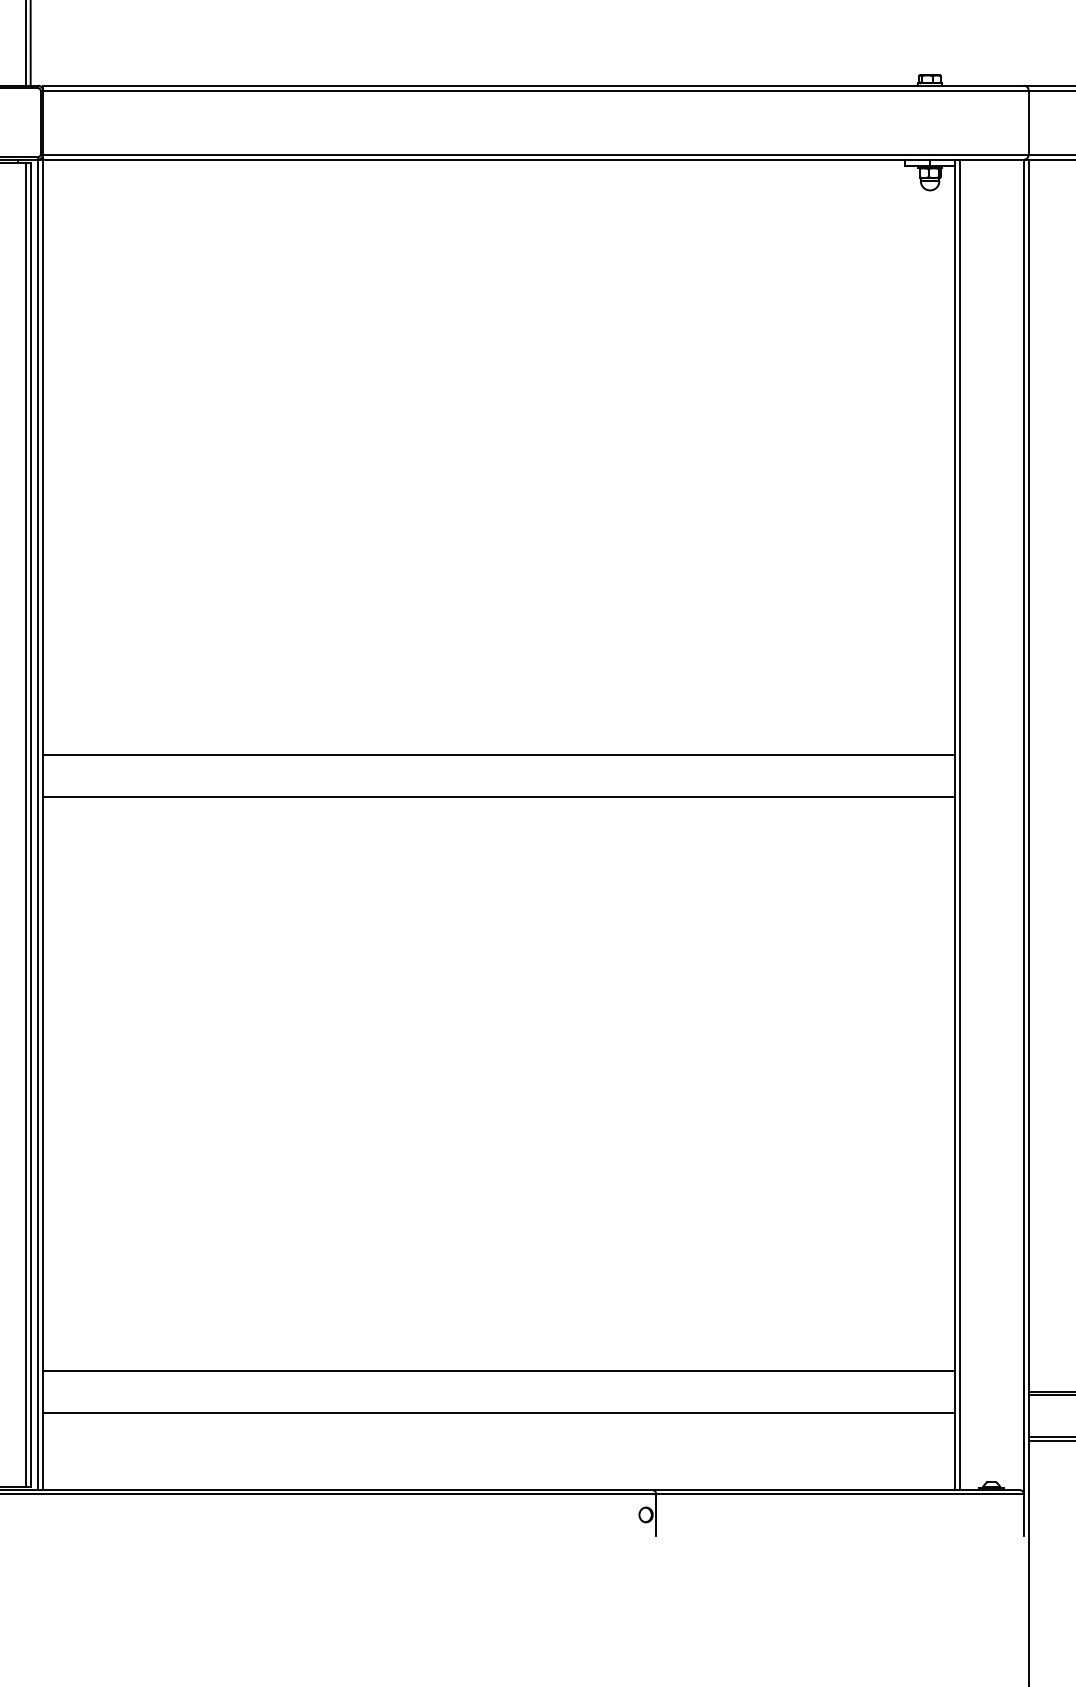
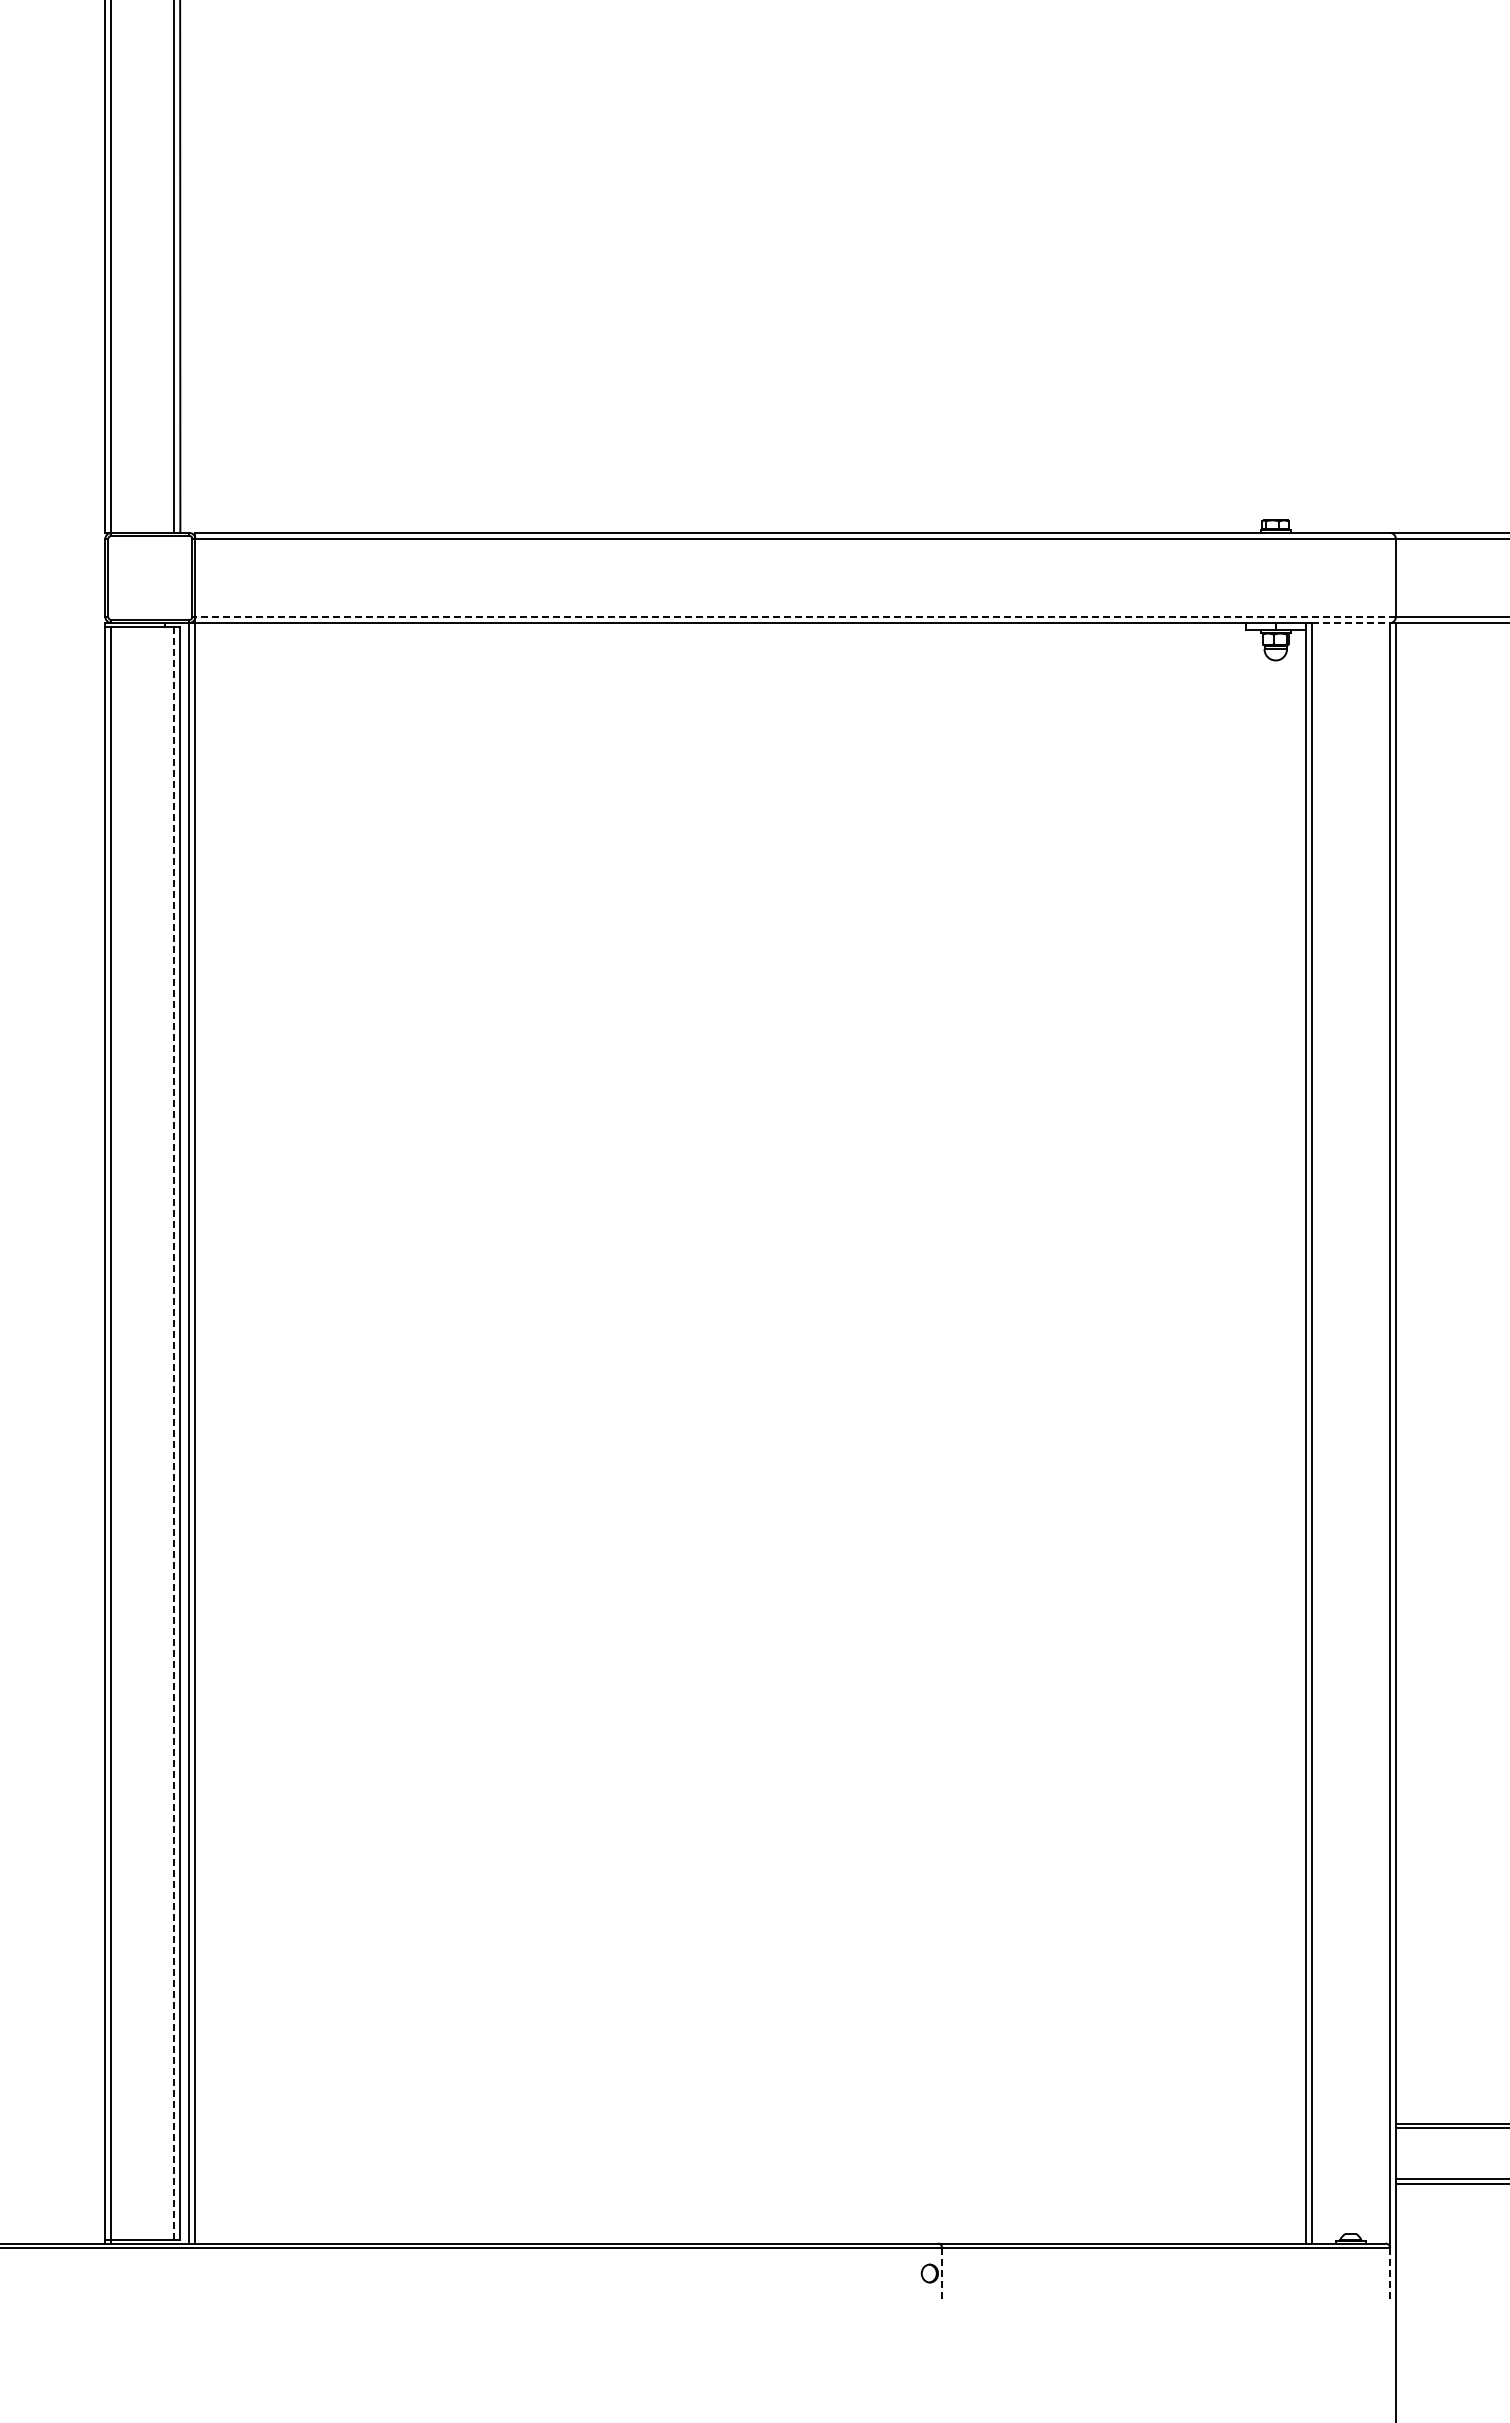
line: (535, 154) -> (795, 616), solid -> dashed
line: (992, 159) -> (1351, 622), solid -> dashed
line: (498, 755) -> (750, 1348), removed
line: (498, 796) -> (750, 1398), removed
line: (25, 825) -> (174, 1433), solid -> dashed
line: (498, 1371) -> (750, 2098), removed
line: (498, 1412) -> (750, 2148), removed
line: (656, 1514) -> (942, 2273), solid -> dashed
line: (1024, 1514) -> (1390, 2273), solid -> dashed

